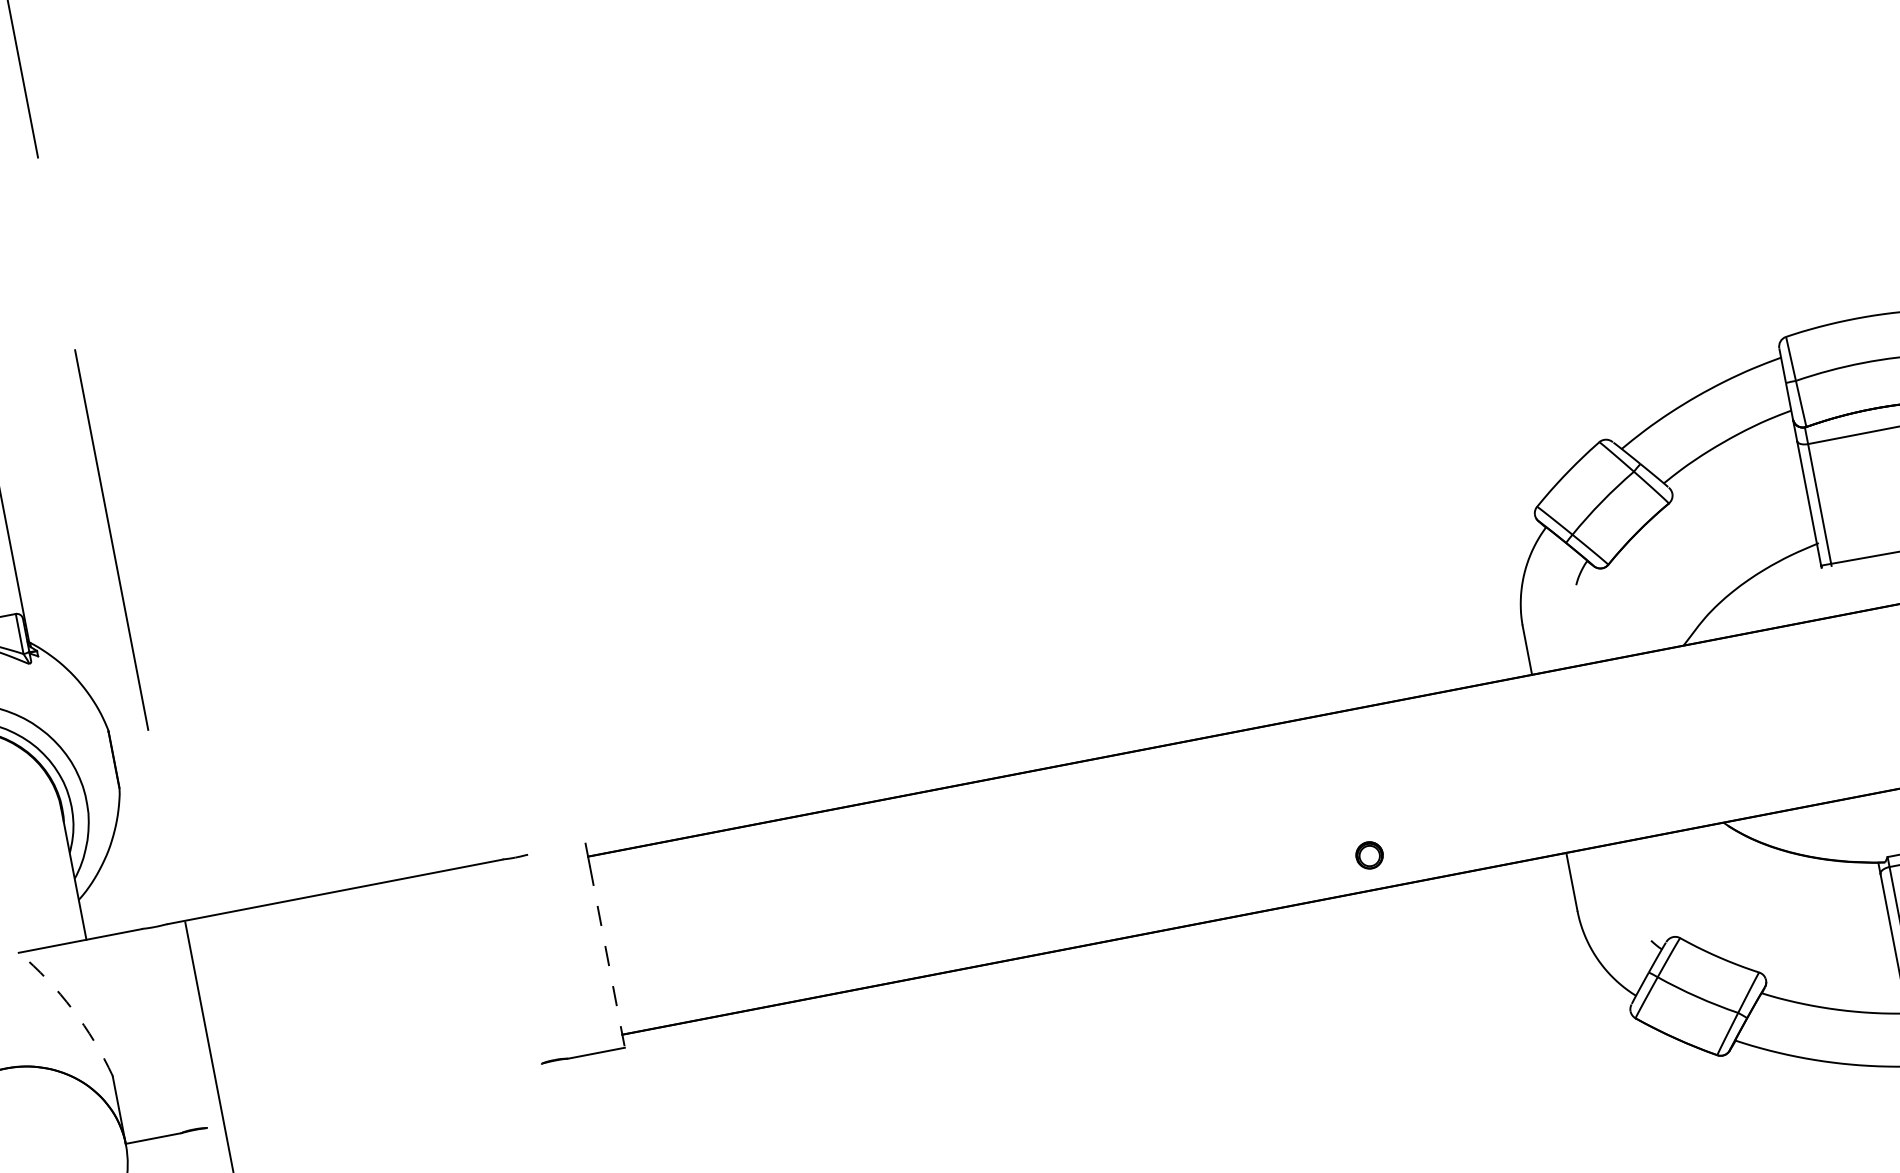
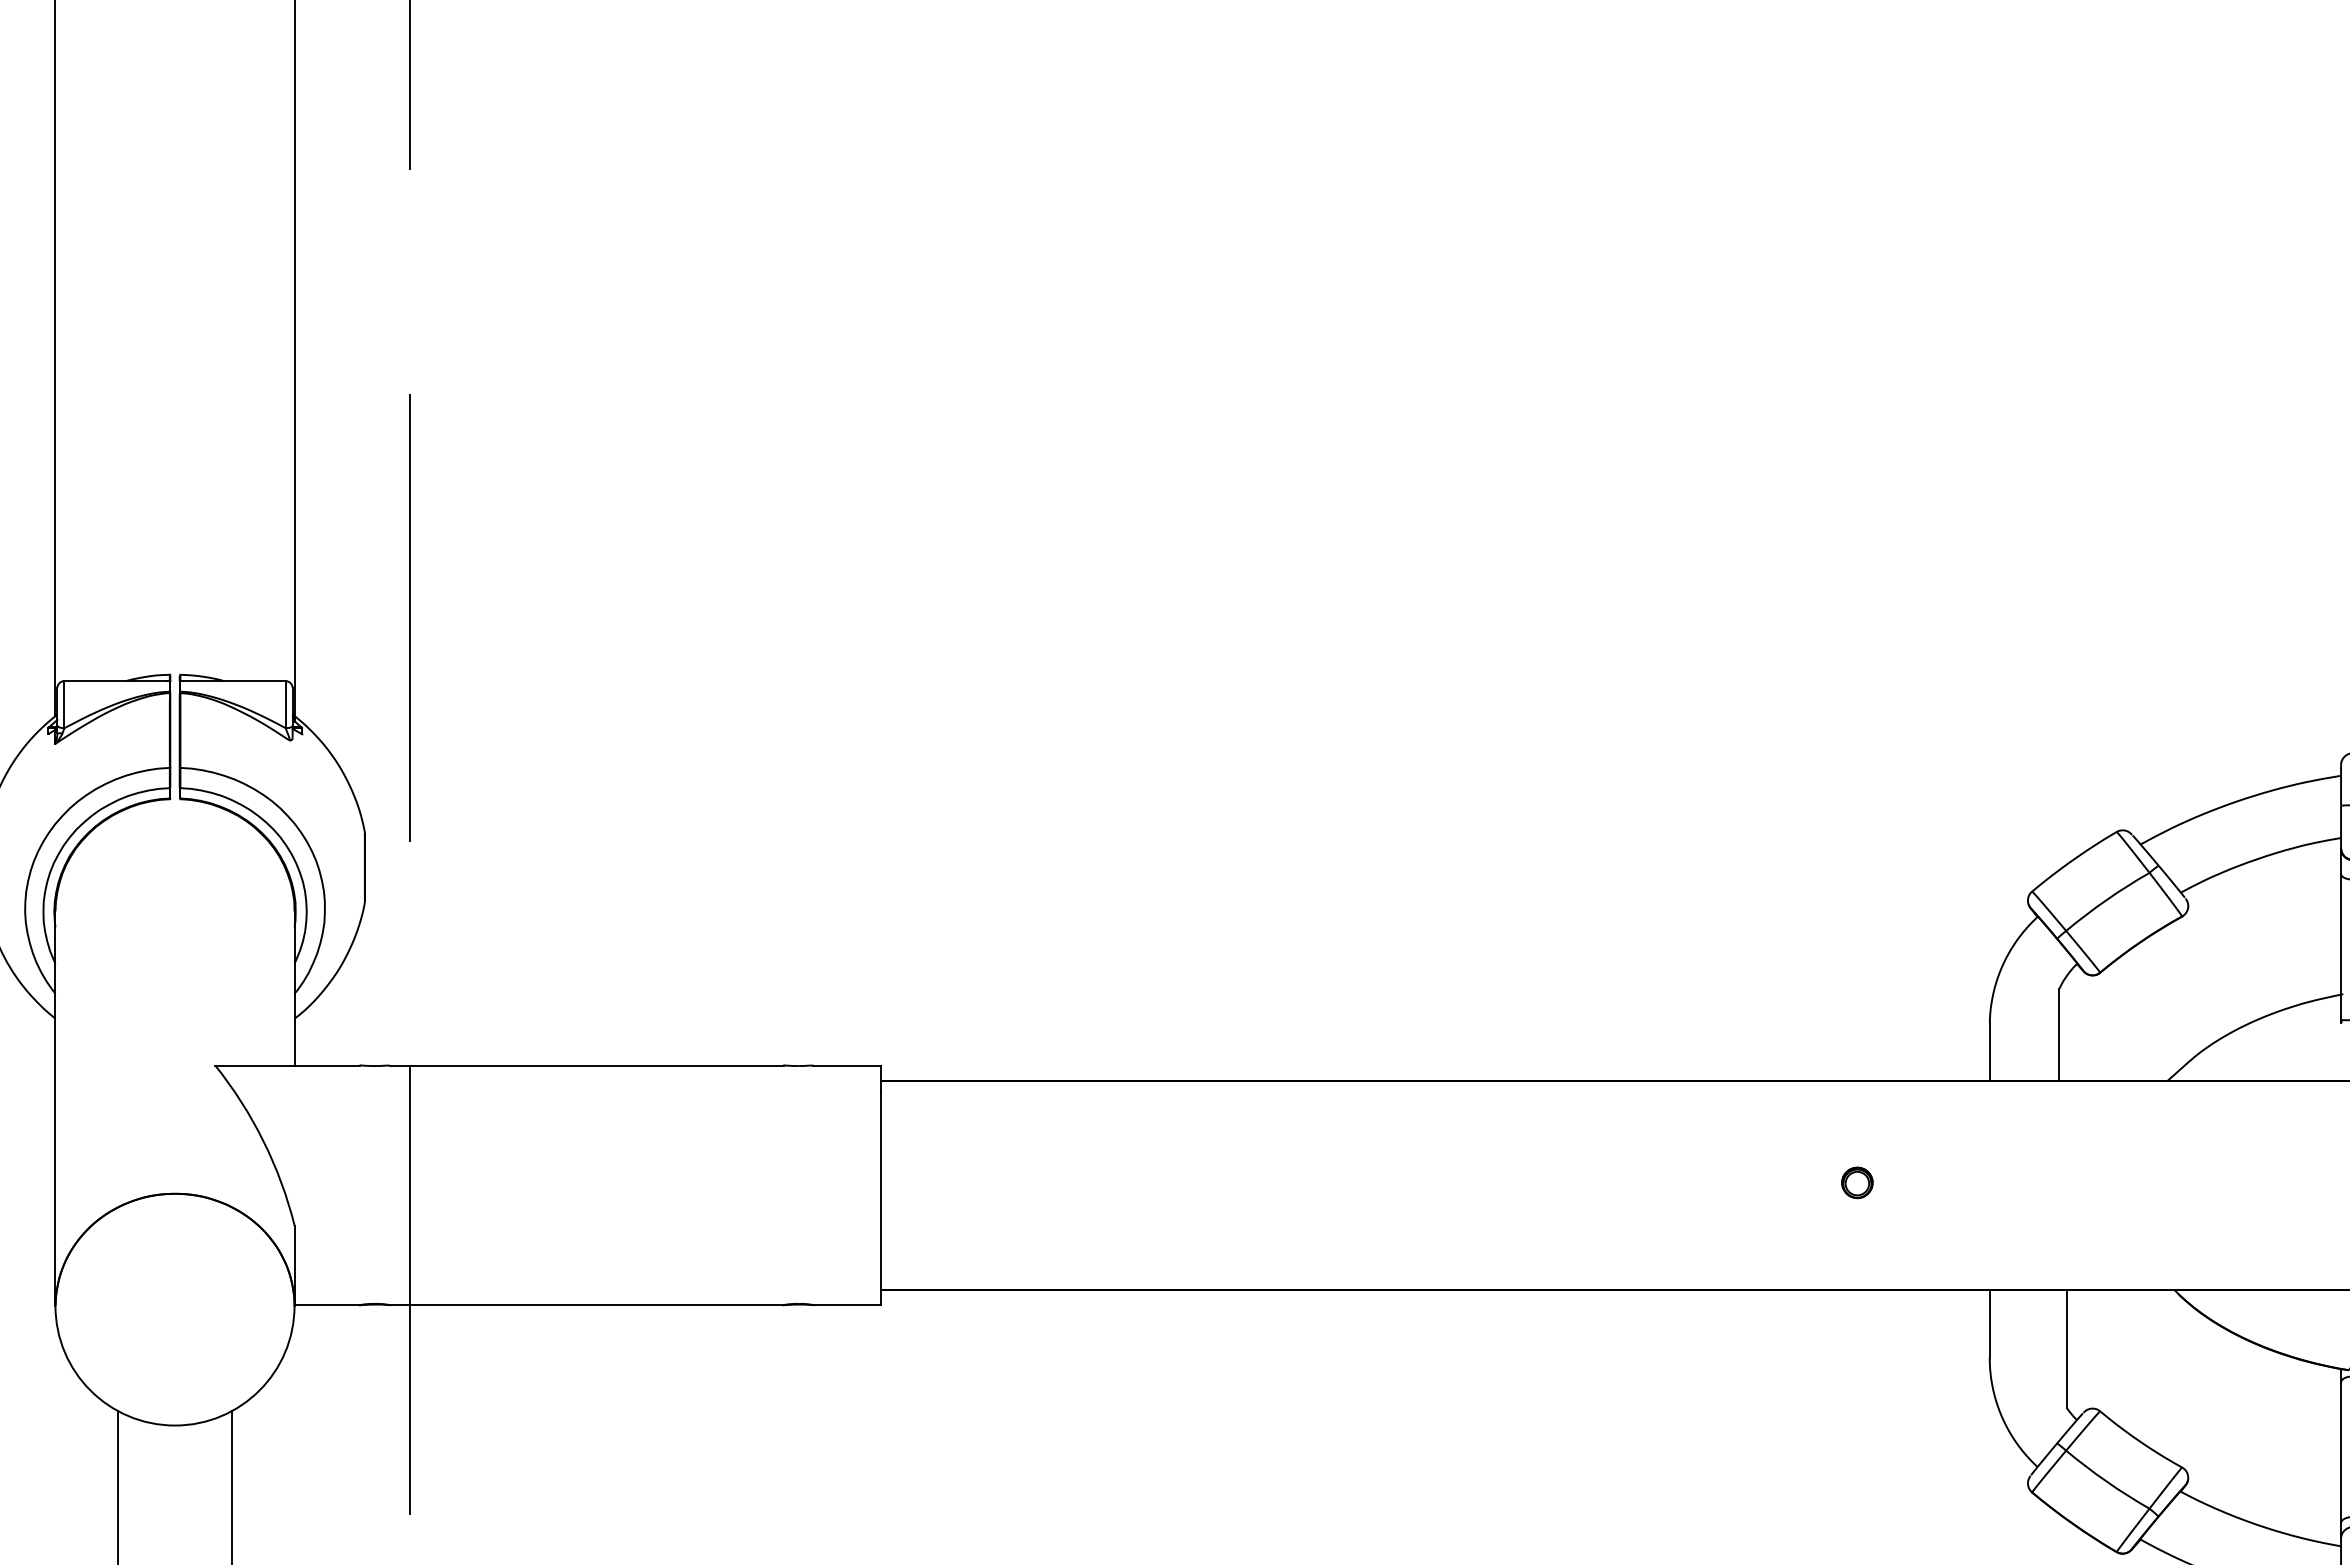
line: (1583, 624) -> (2059, 1034), added
line: (556, 849) -> (846, 1065), added
part: (1369, 855) -> (1857, 1182), moved
line: (1641, 890) -> (2066, 1348), added
line: (607, 956) -> (880, 1198), dashed -> solid
arc: (72, 1009) -> (263, 1141), dashed -> solid
line: (374, 1096) -> (586, 1305), added

